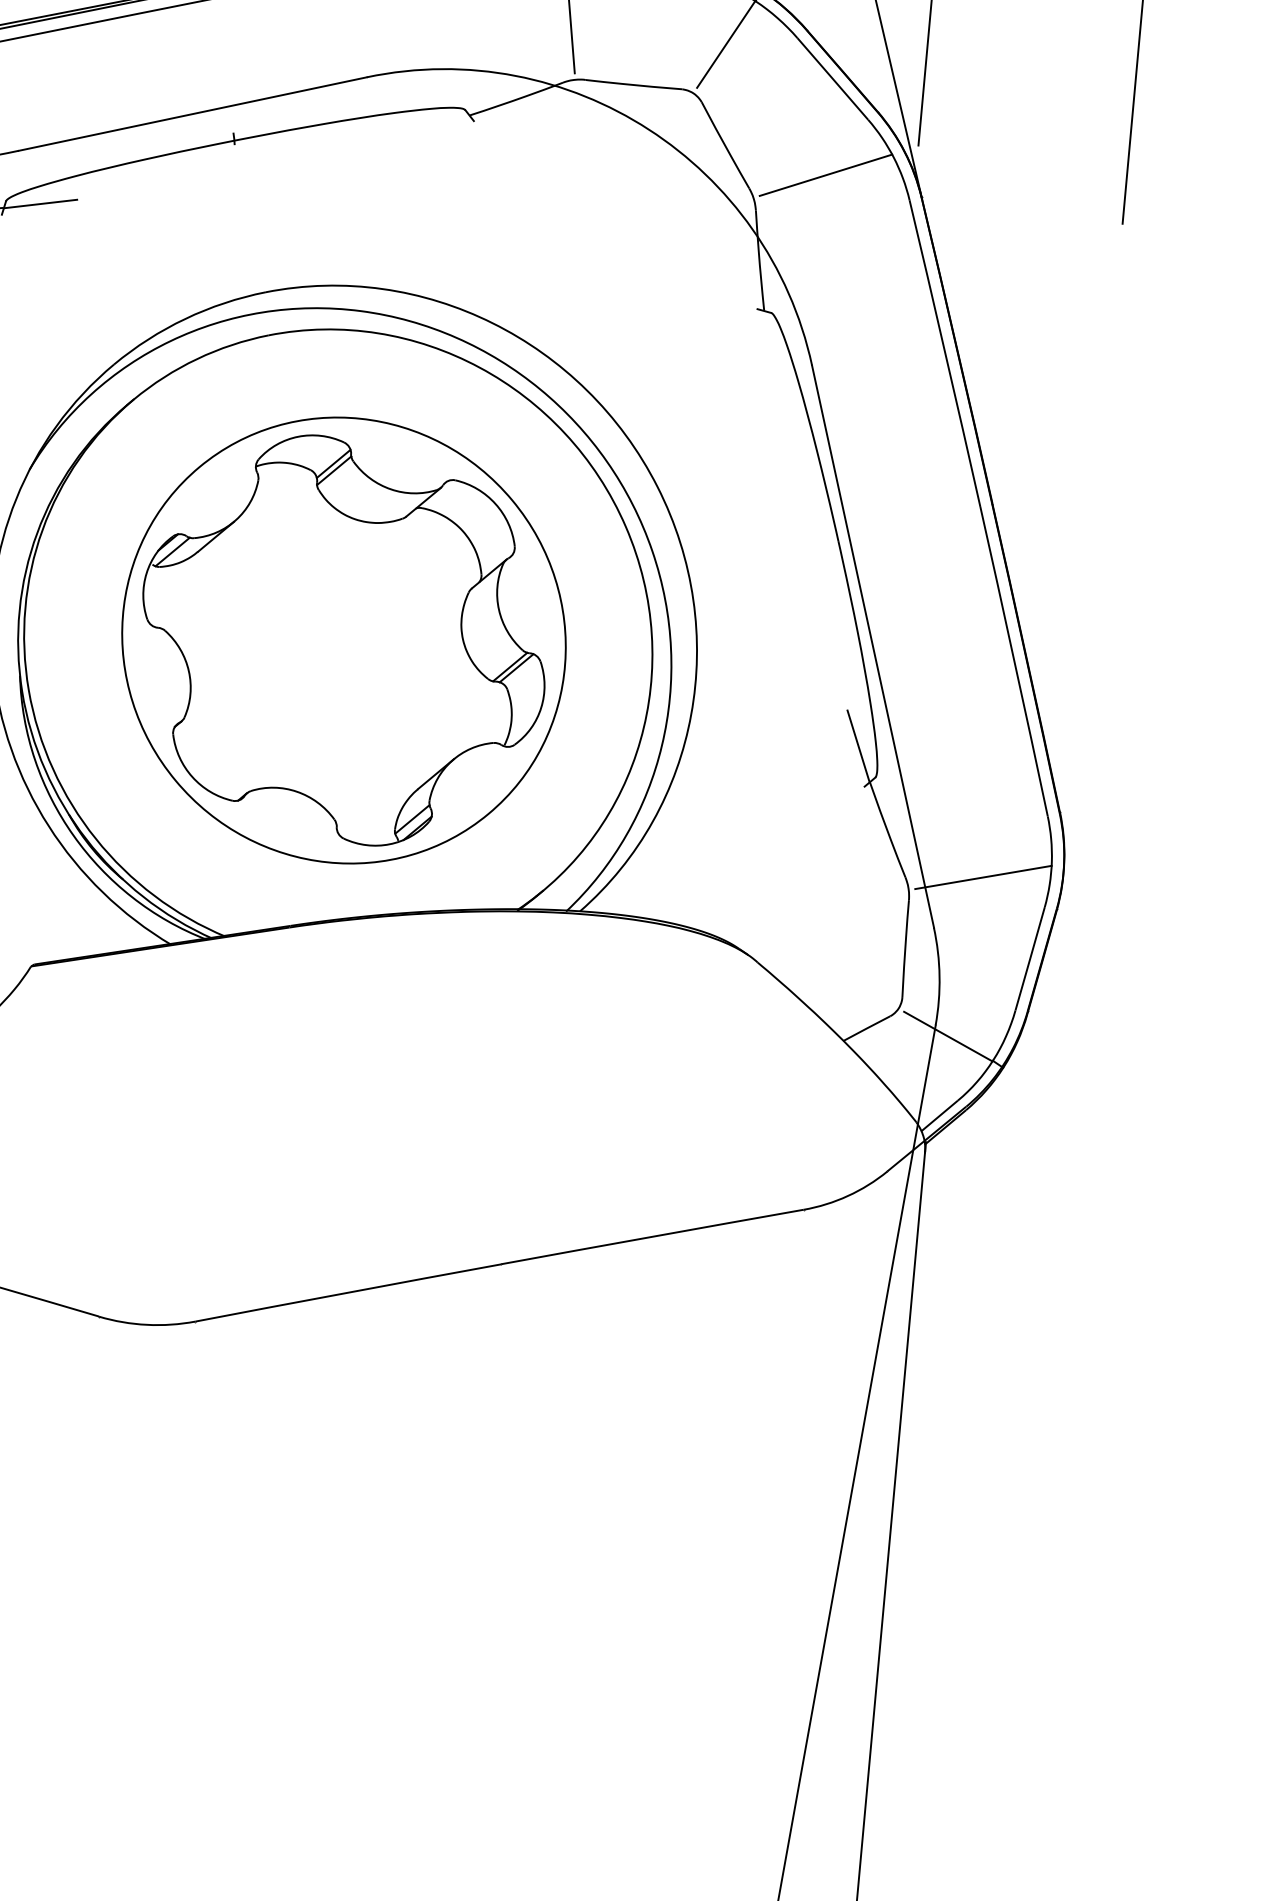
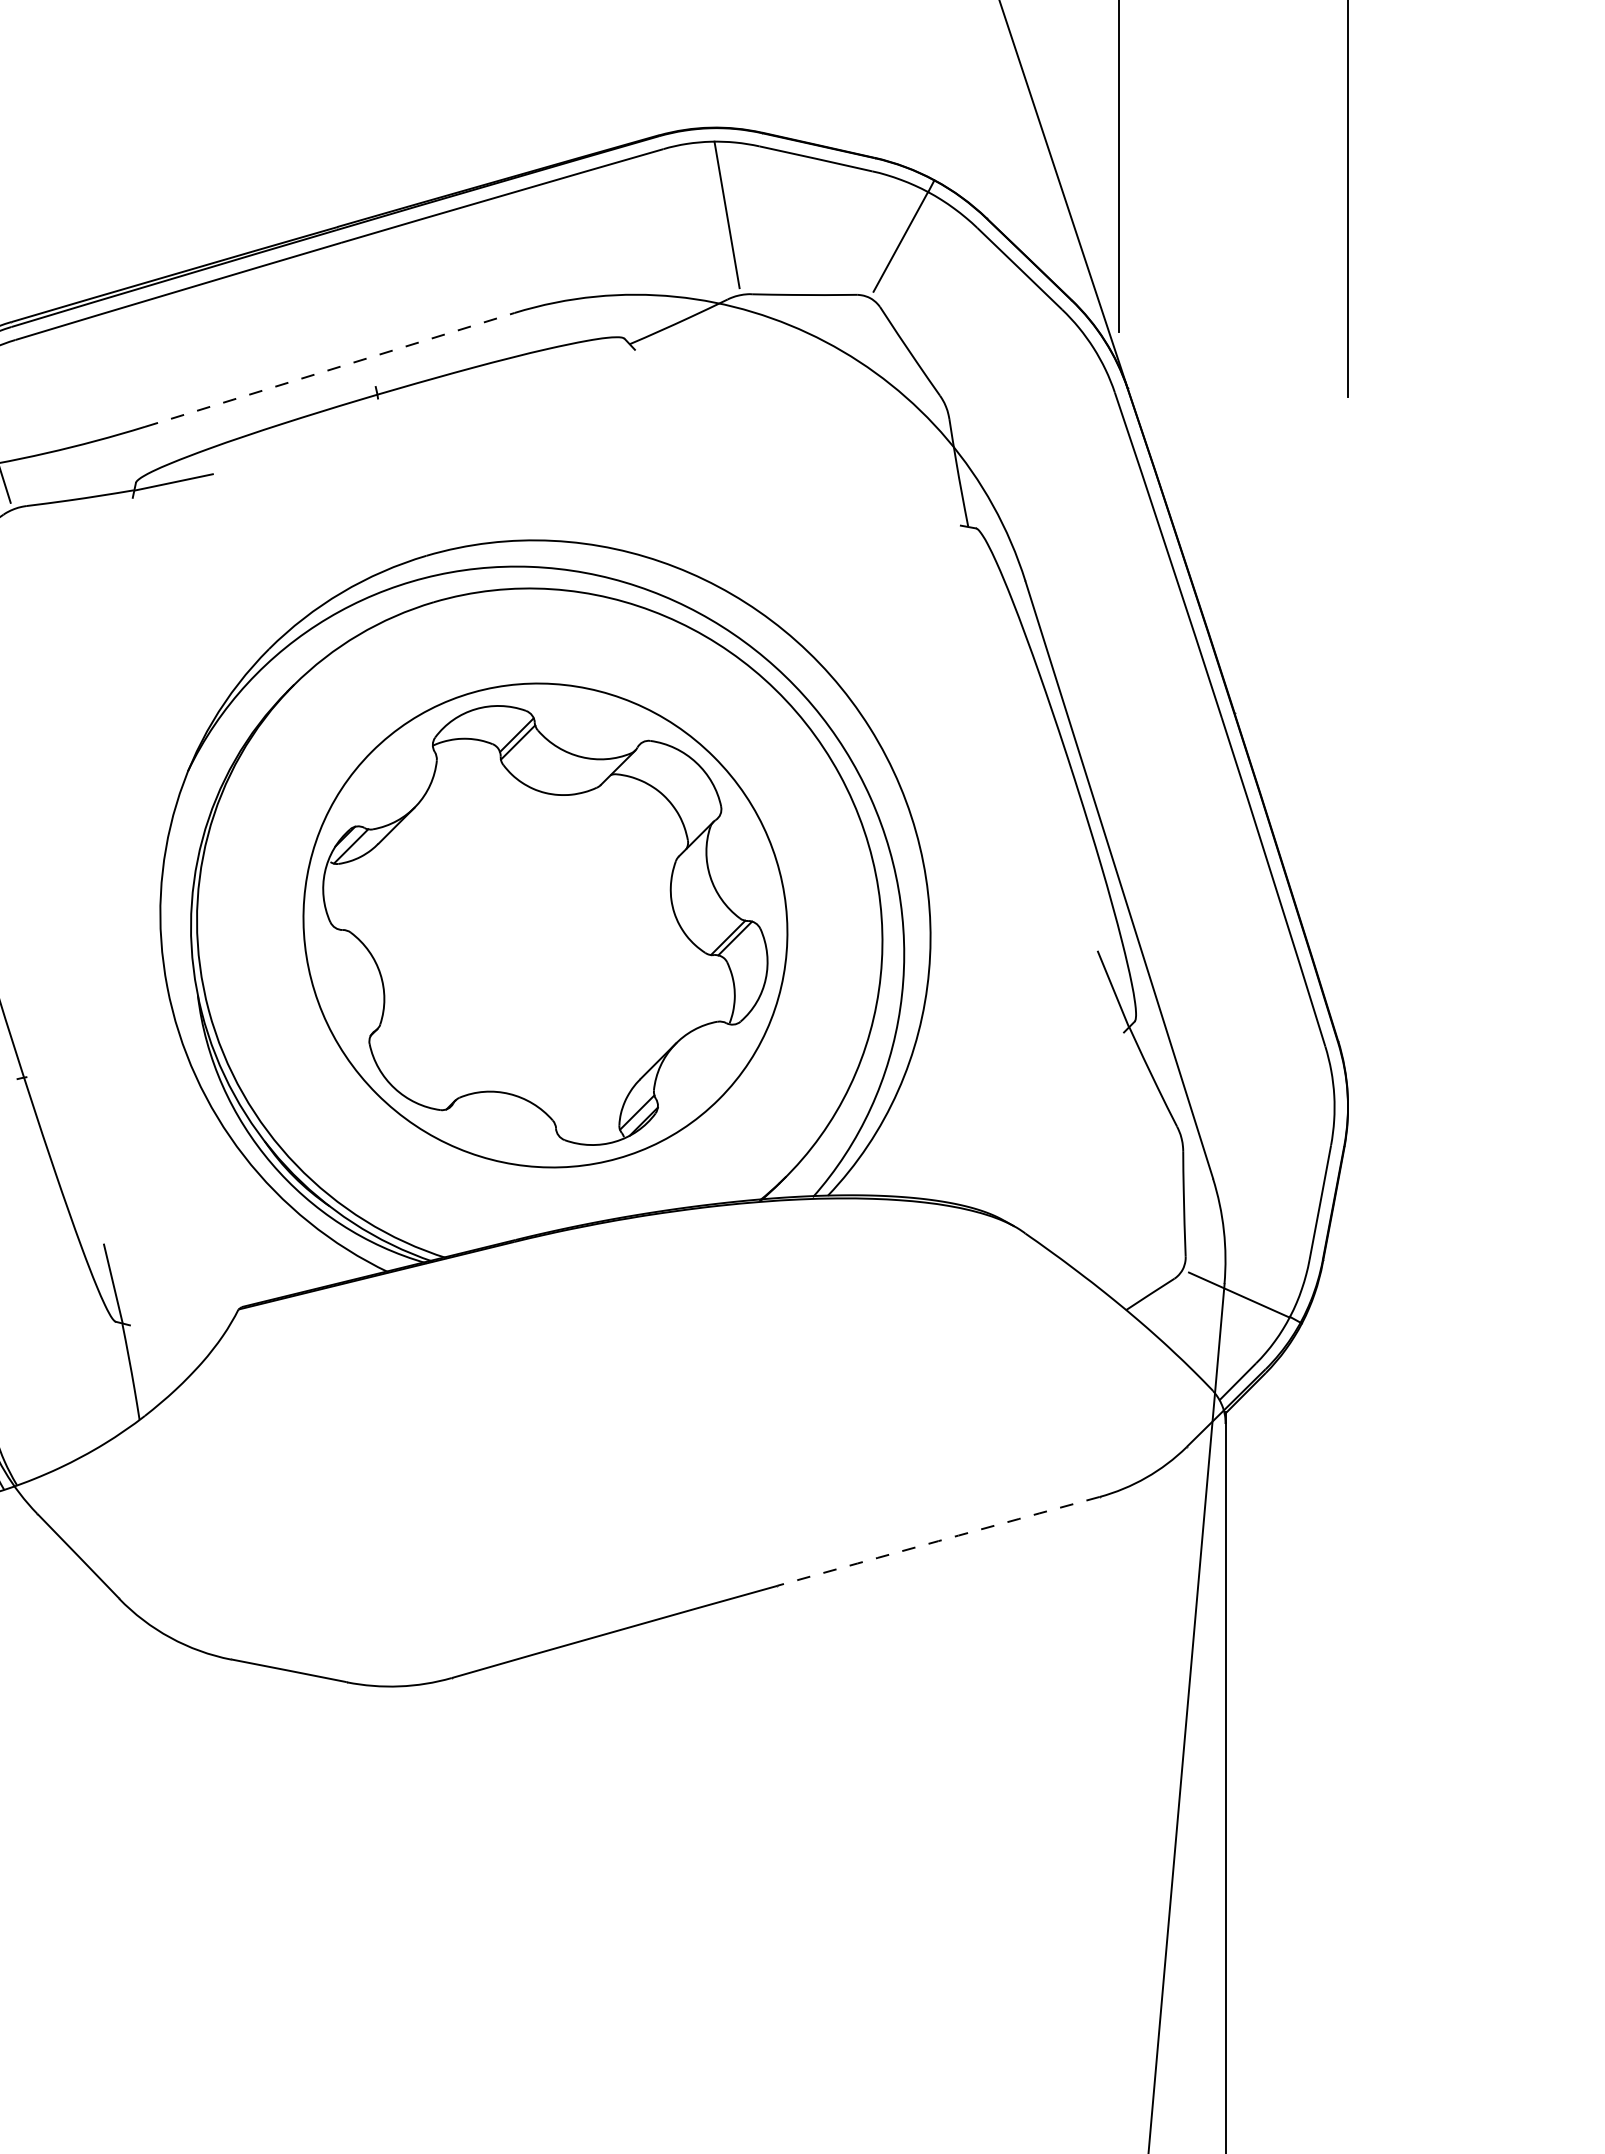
line: (193, 113) -> (330, 369), solid -> dashed
line: (825, 174) -> (1021, 373), removed
line: (983, 876) -> (1261, 1118), removed
arc: (652, 1237) -> (938, 1541), solid -> dashed

